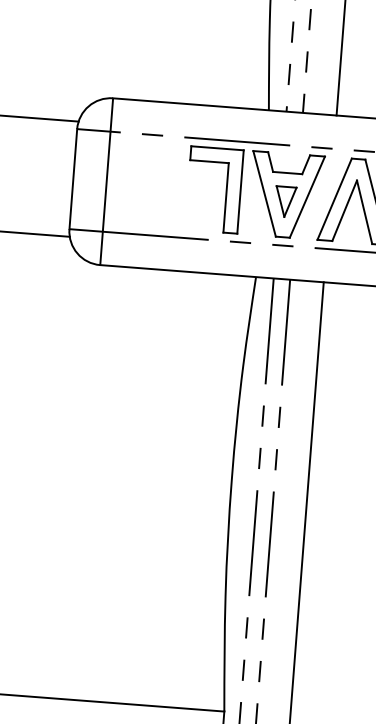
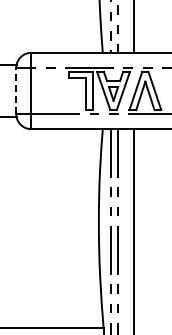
line: (73, 180) -> (16, 91), solid -> dashed

